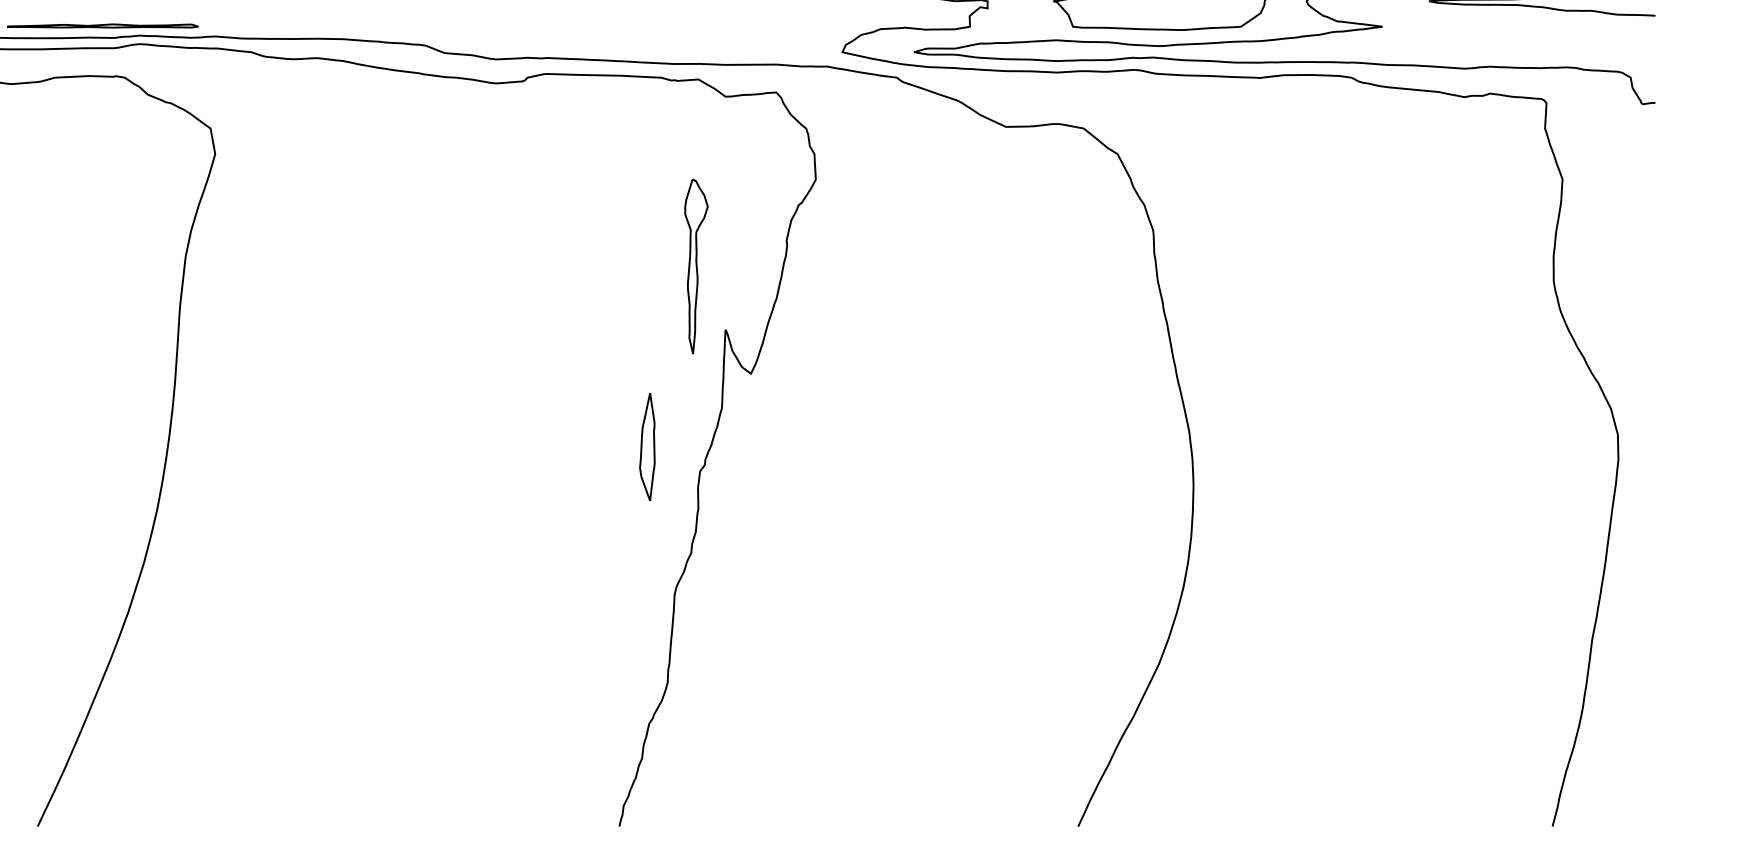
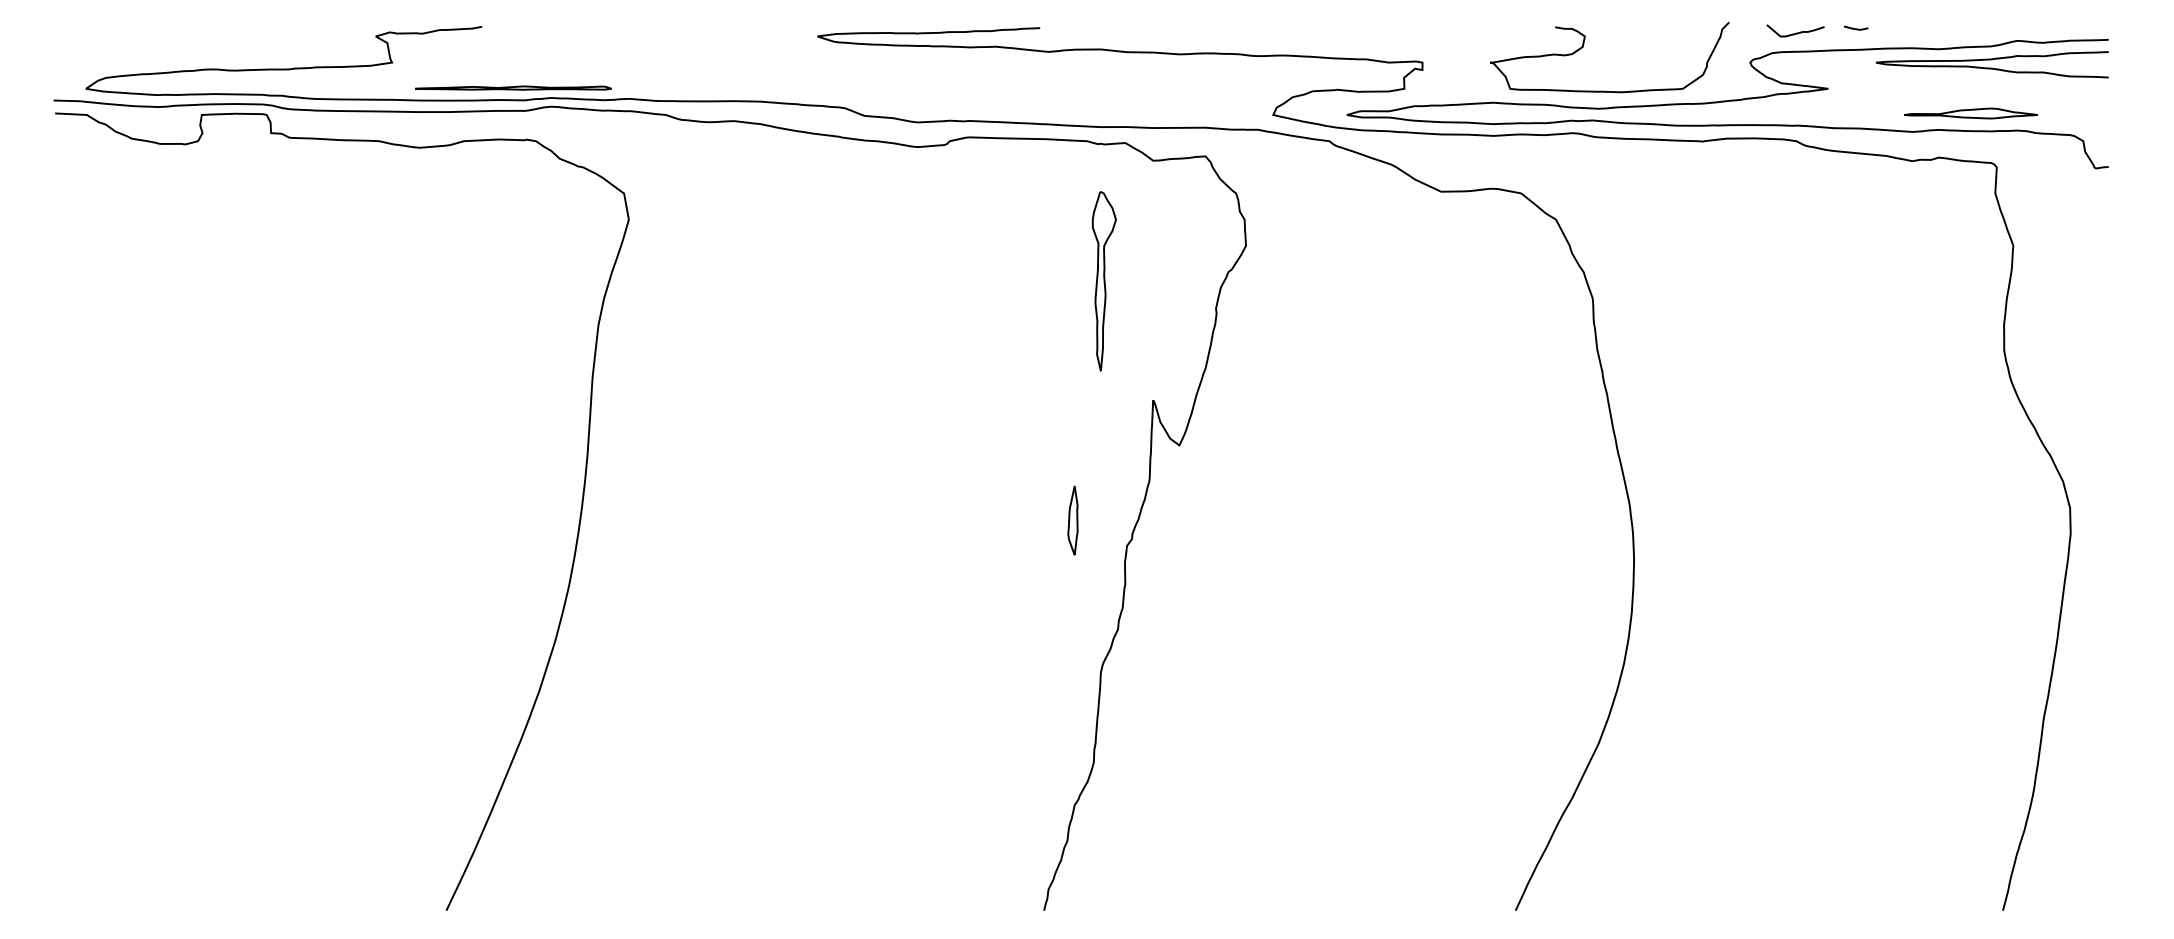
part: (1520, 50) -> (1970, 113), added
part: (695, 266) -> (1103, 281), moved
part: (646, 446) -> (1072, 520), size x0.62

